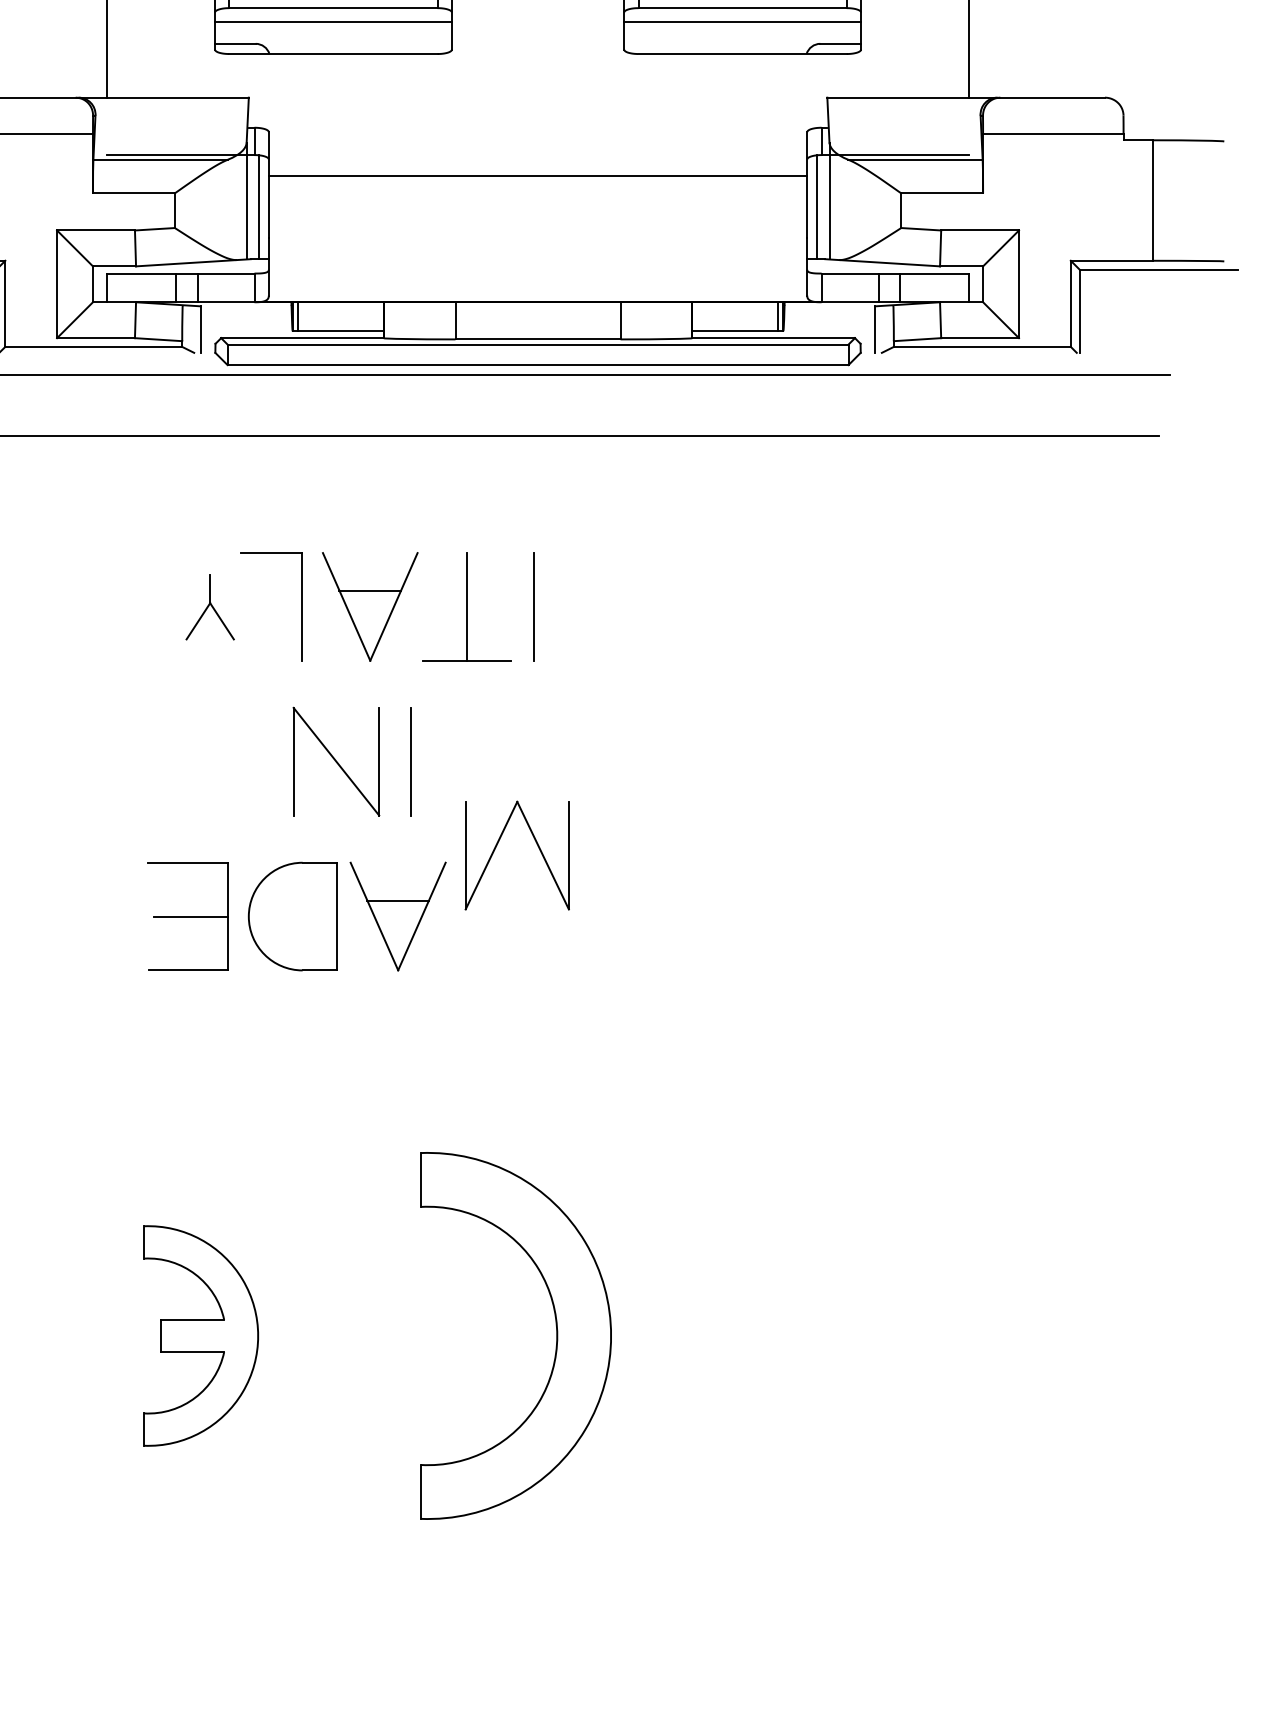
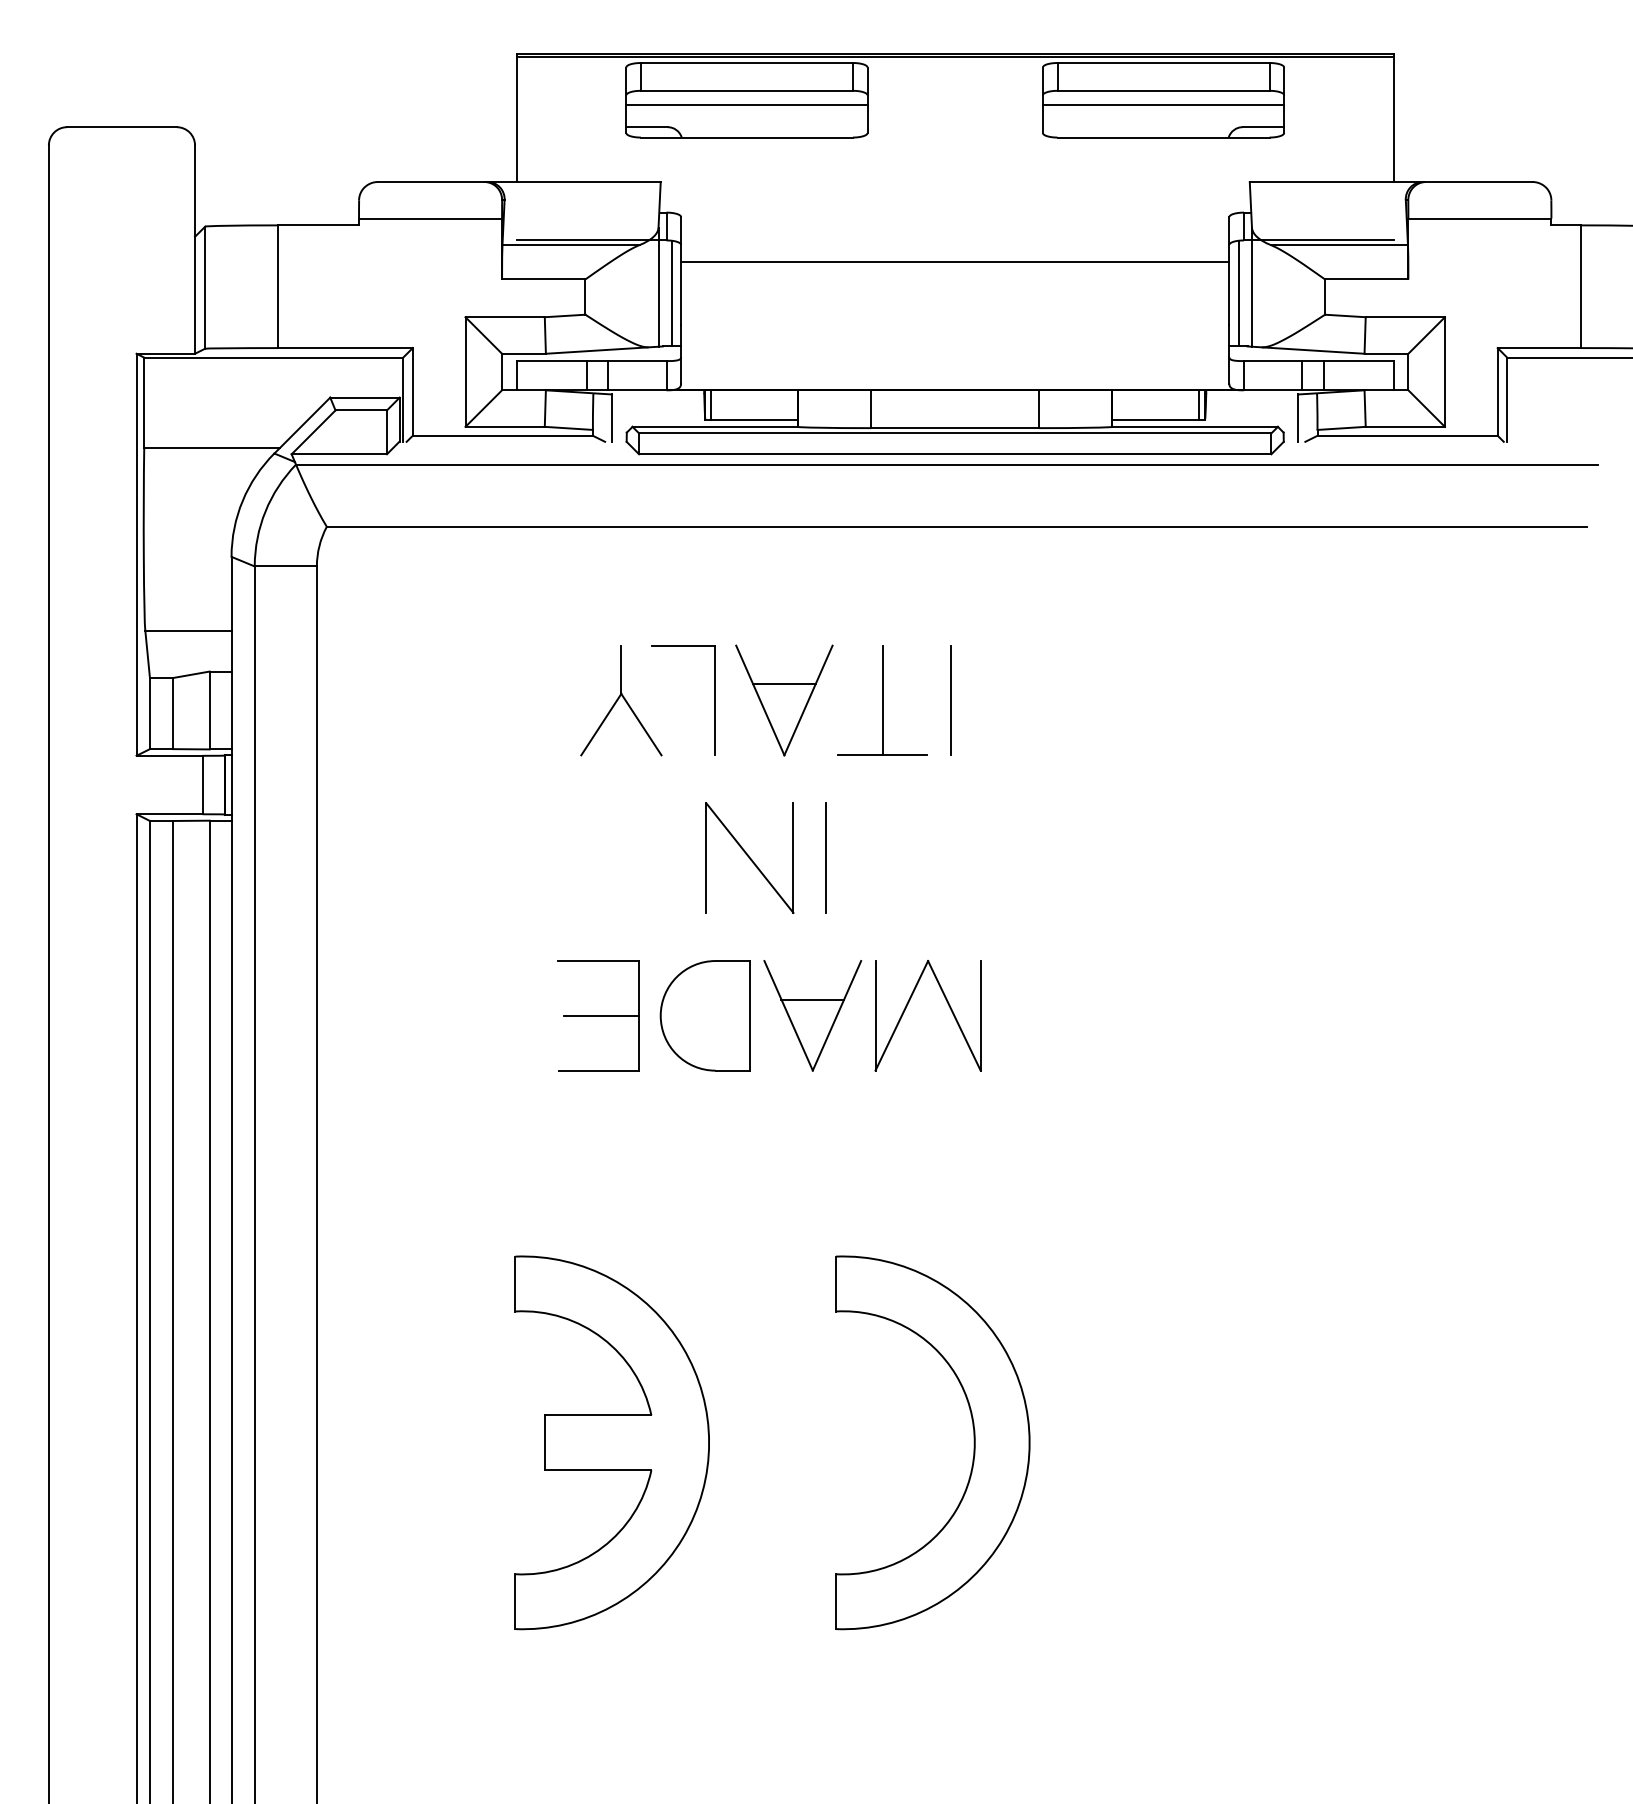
part: (210, 606) -> (621, 700), size x1.67
part: (497, 846) -> (907, 1006), moved
part: (200, 1335) -> (611, 1442), size x1.67

